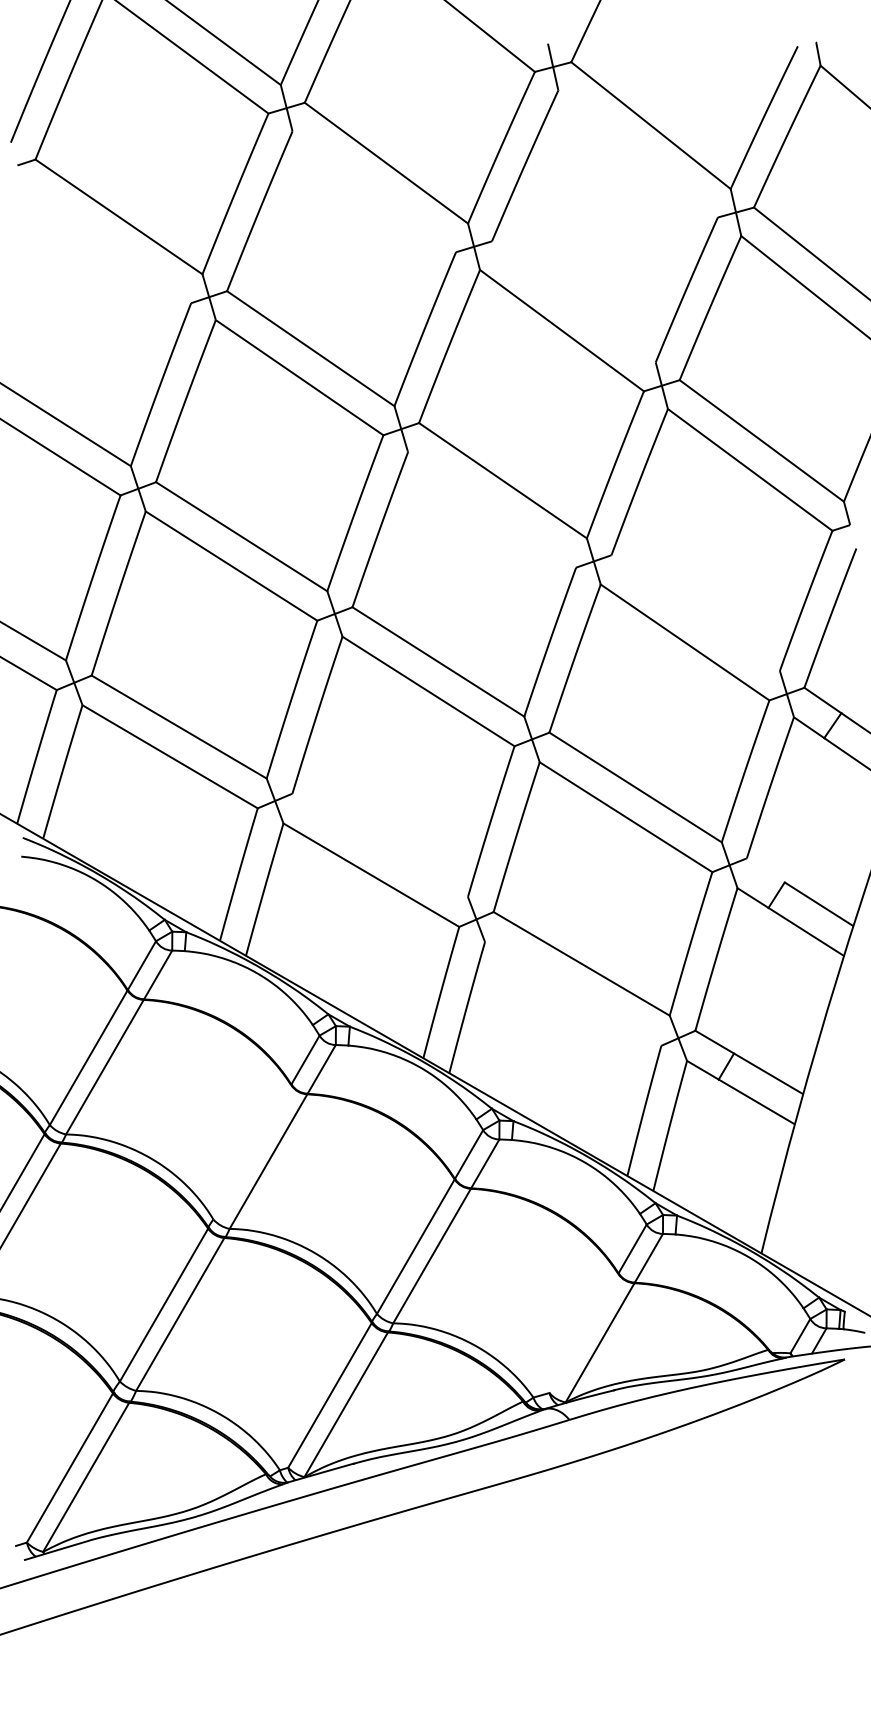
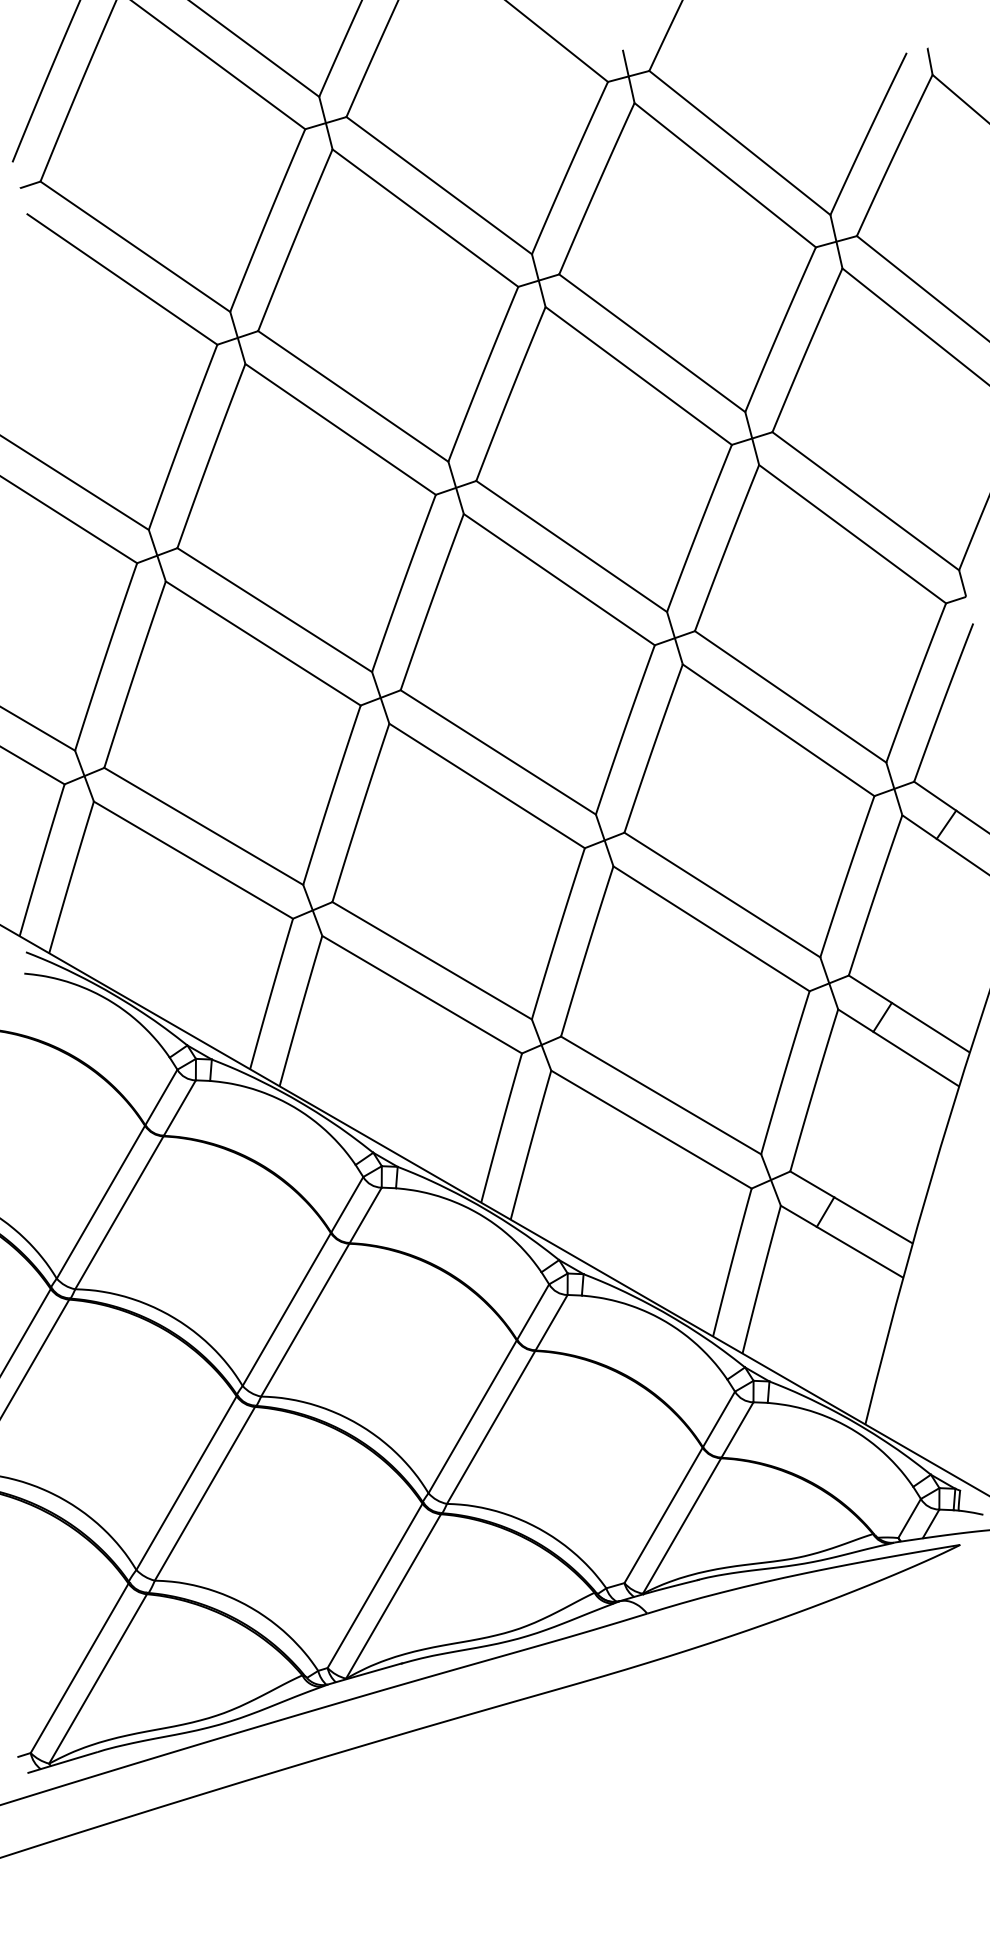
line: (637, 153) -> (724, 174), added
line: (374, 191) -> (425, 217), added
line: (107, 245) -> (122, 279), added
line: (573, 301) -> (651, 342), added
line: (492, 509) -> (559, 579), added
line: (695, 612) -> (790, 696), added
line: (379, 844) -> (431, 959), added
line: (765, 870) -> (869, 989), added
line: (573, 993) -> (651, 1129), added
line: (252, 1152) -> (287, 1309), added
line: (583, 1333) -> (663, 1515), added

